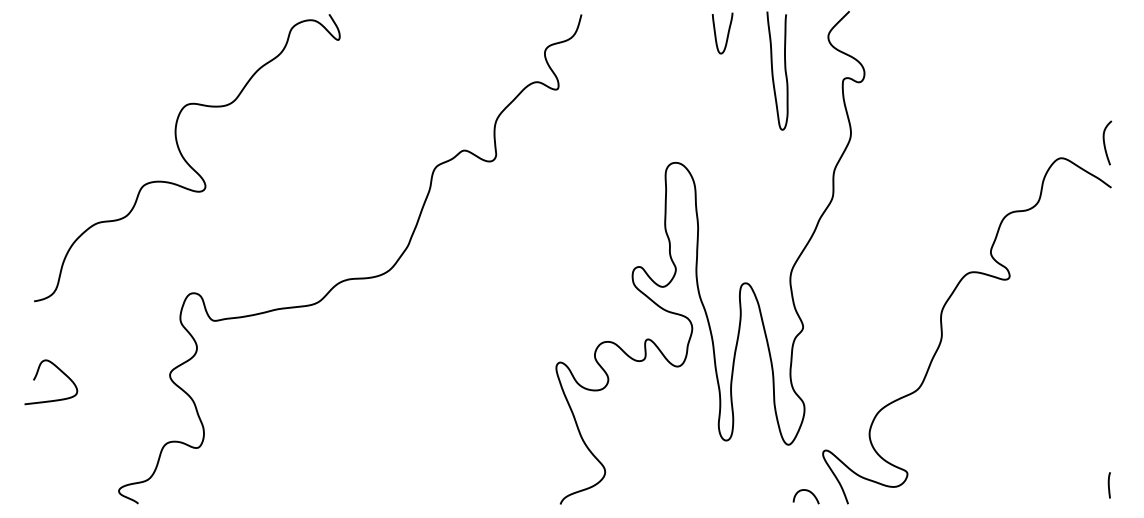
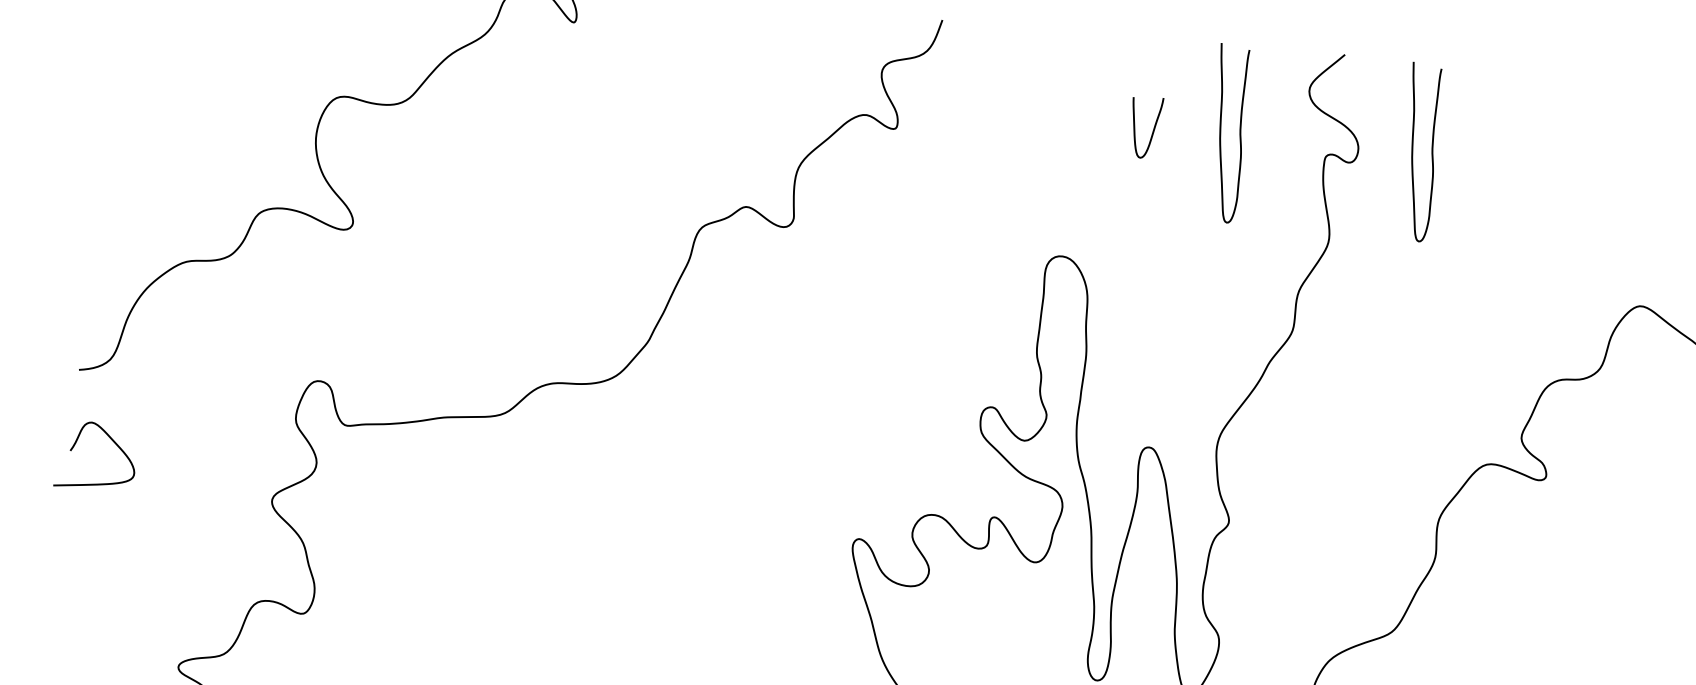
curve: (727, 33) -> (1152, 128), moved
curve: (901, 70) -> (1414, 151), added
curve: (61, 372) -> (113, 443), moved

